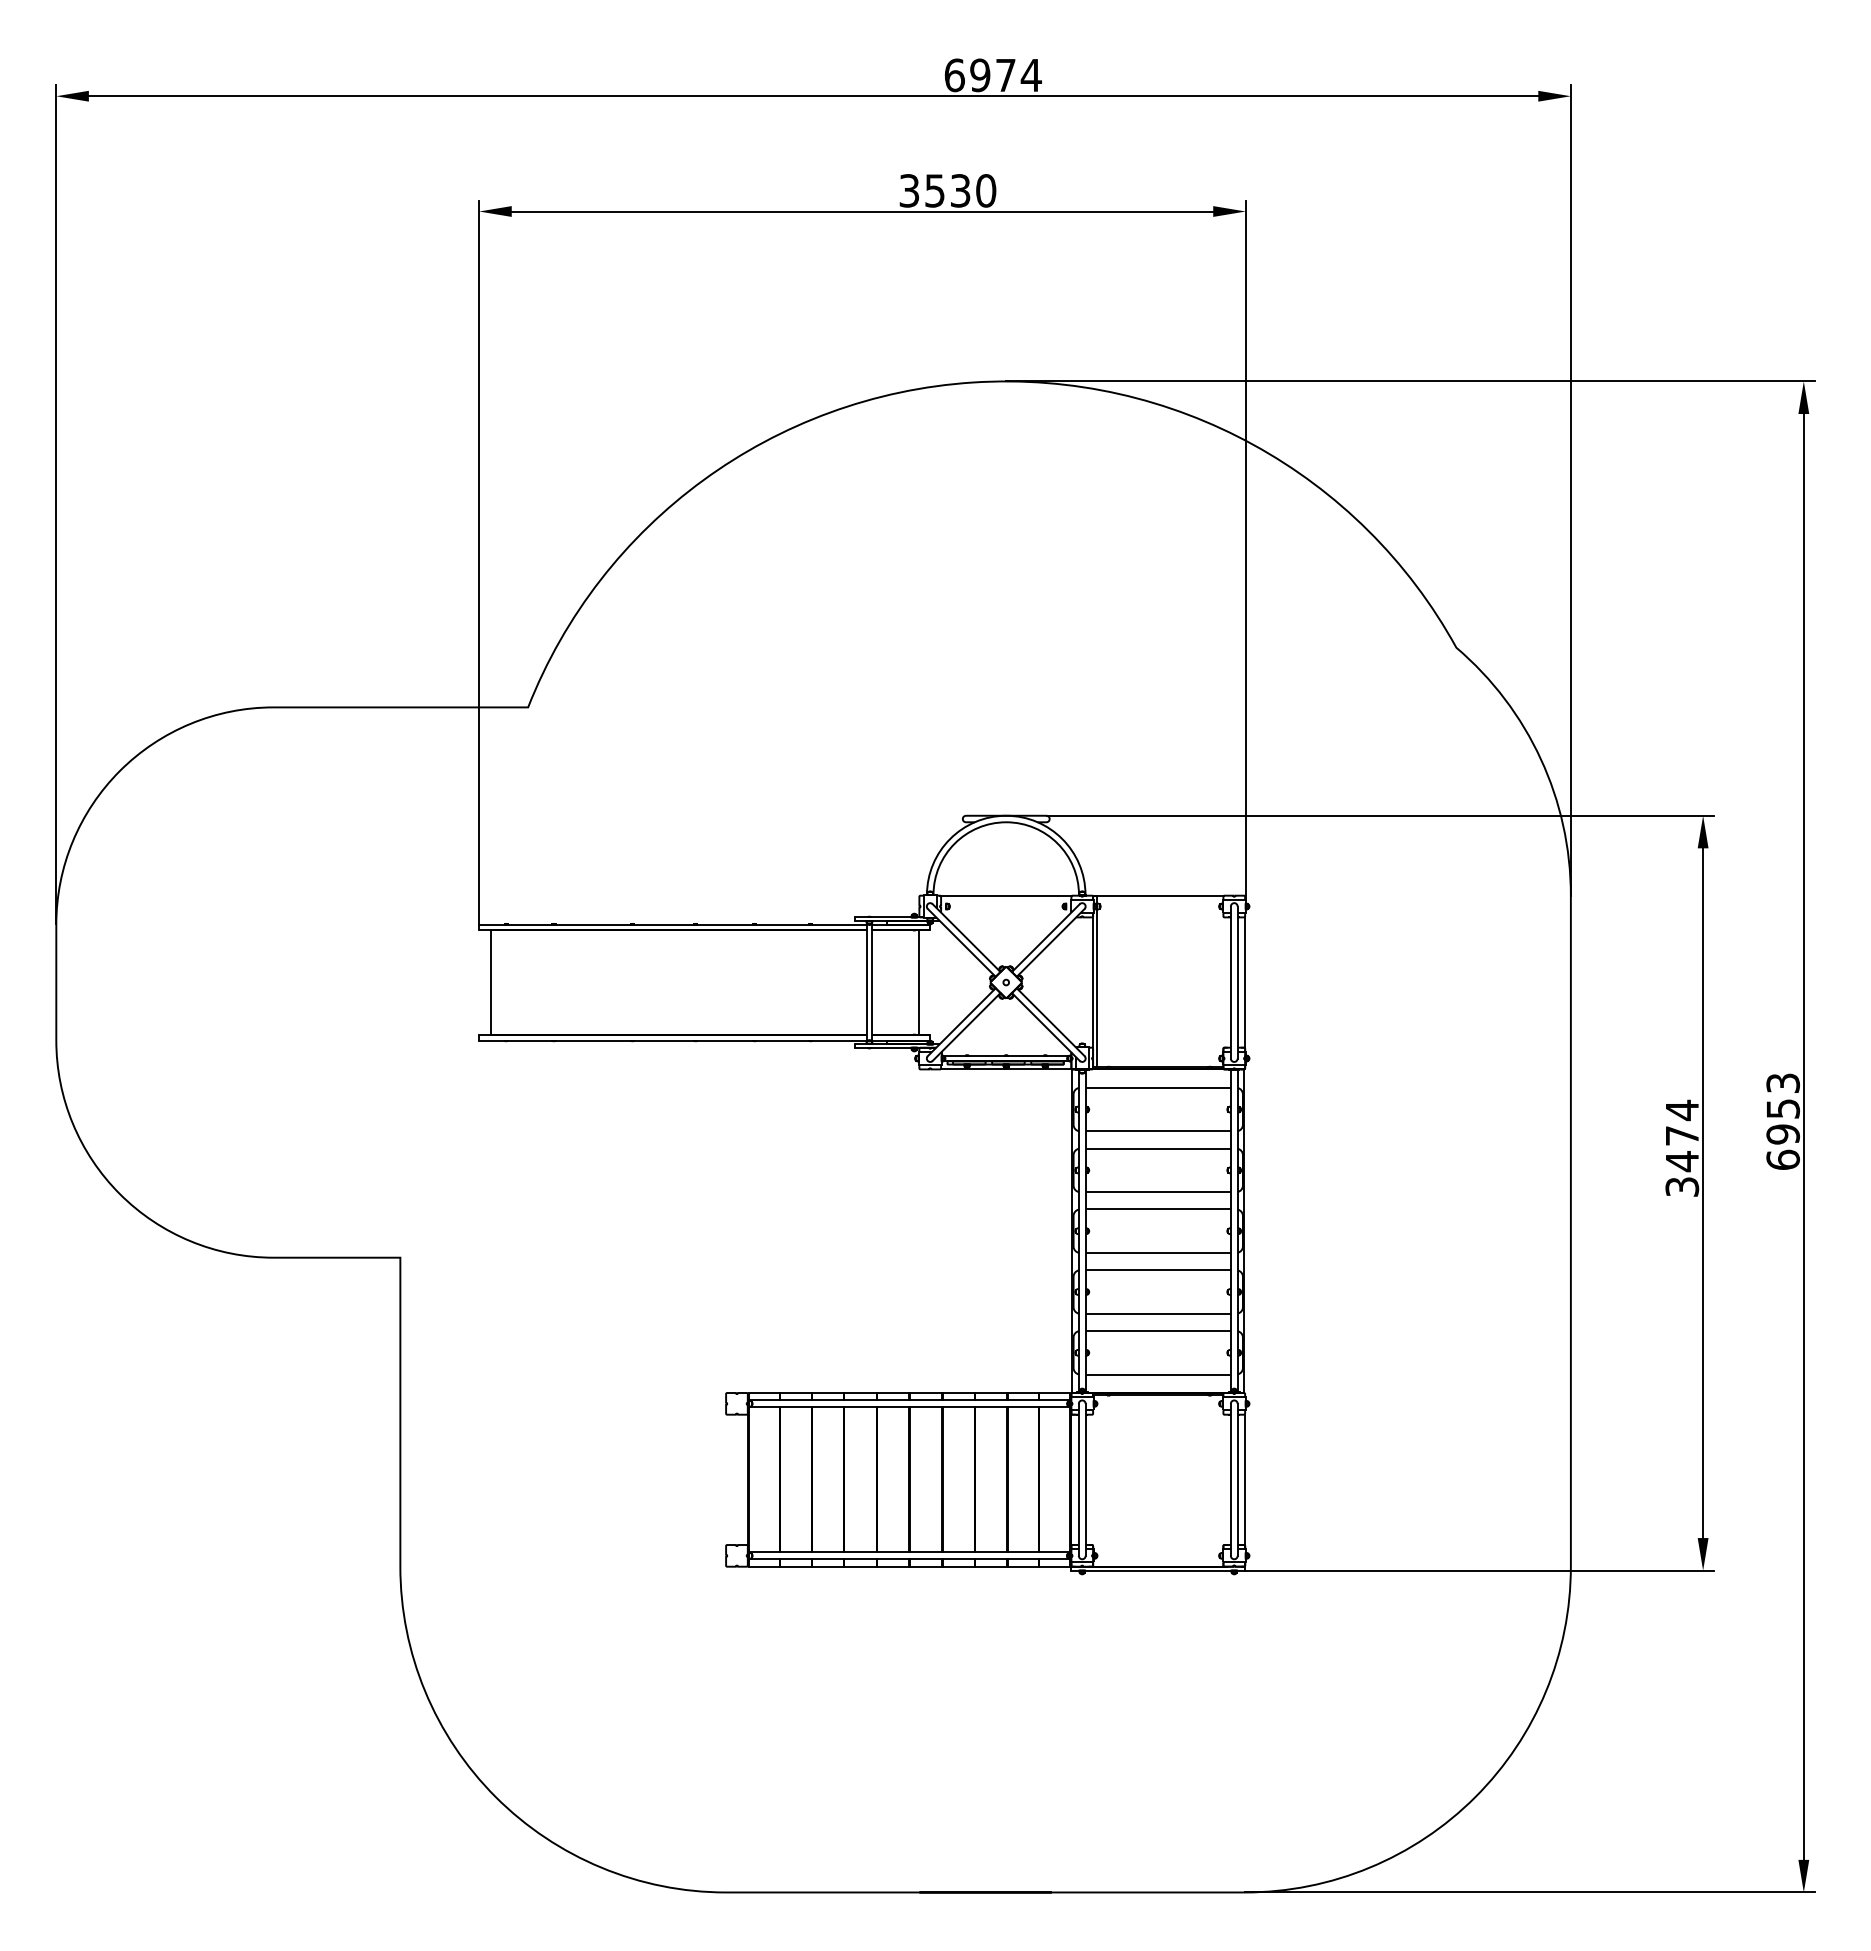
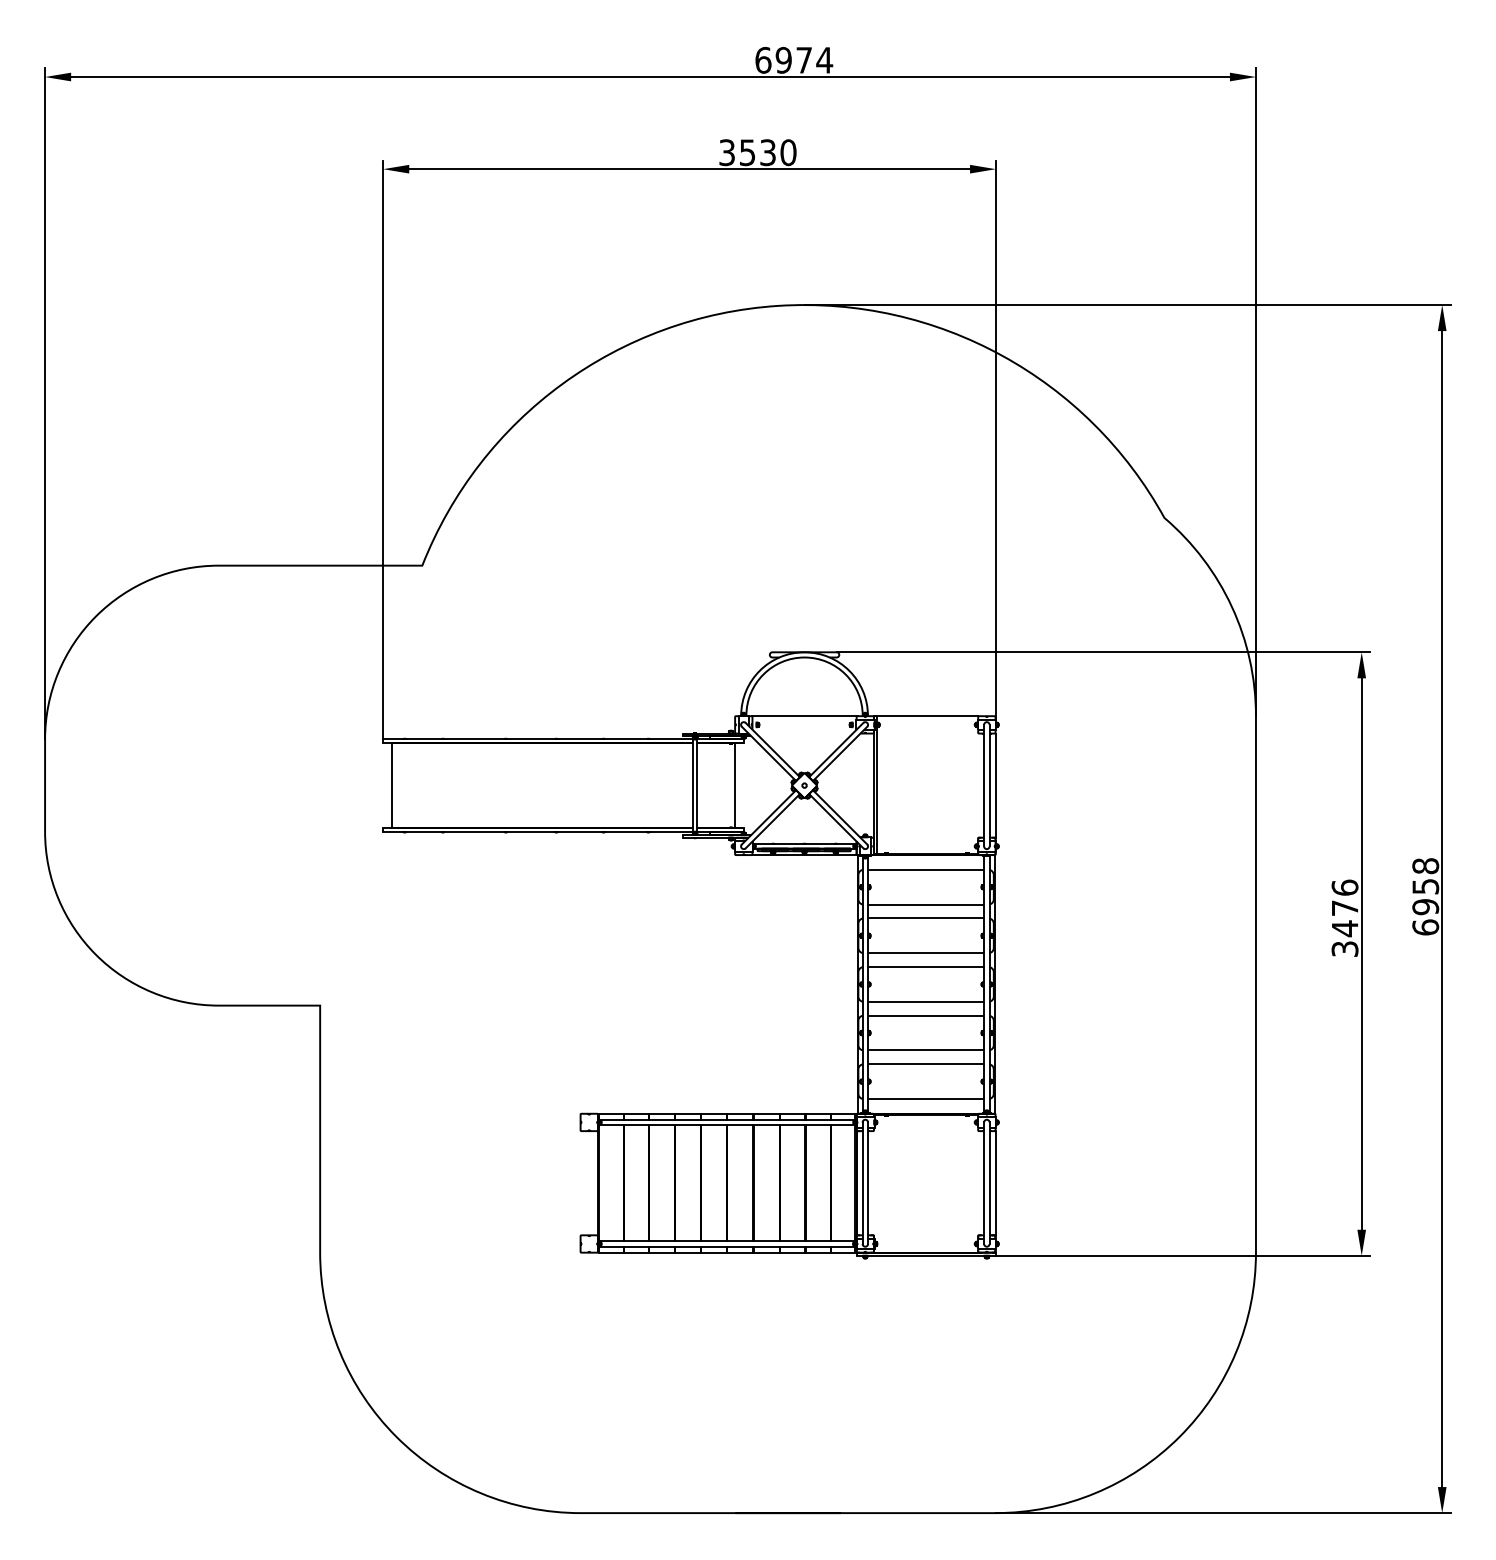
text: (1783, 1083) -> (1425, 866), 6953 -> 6958
text: (1682, 1110) -> (1345, 887), 3474 -> 3476

